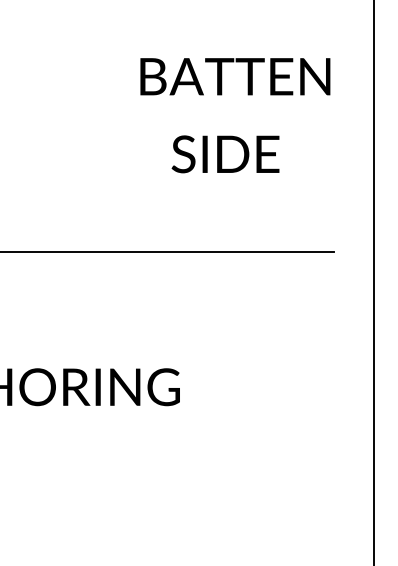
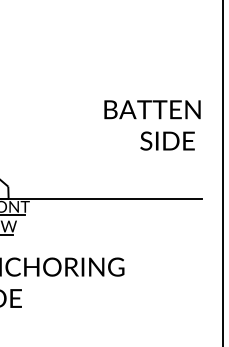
text: (225, 153) -> (167, 140), moved

